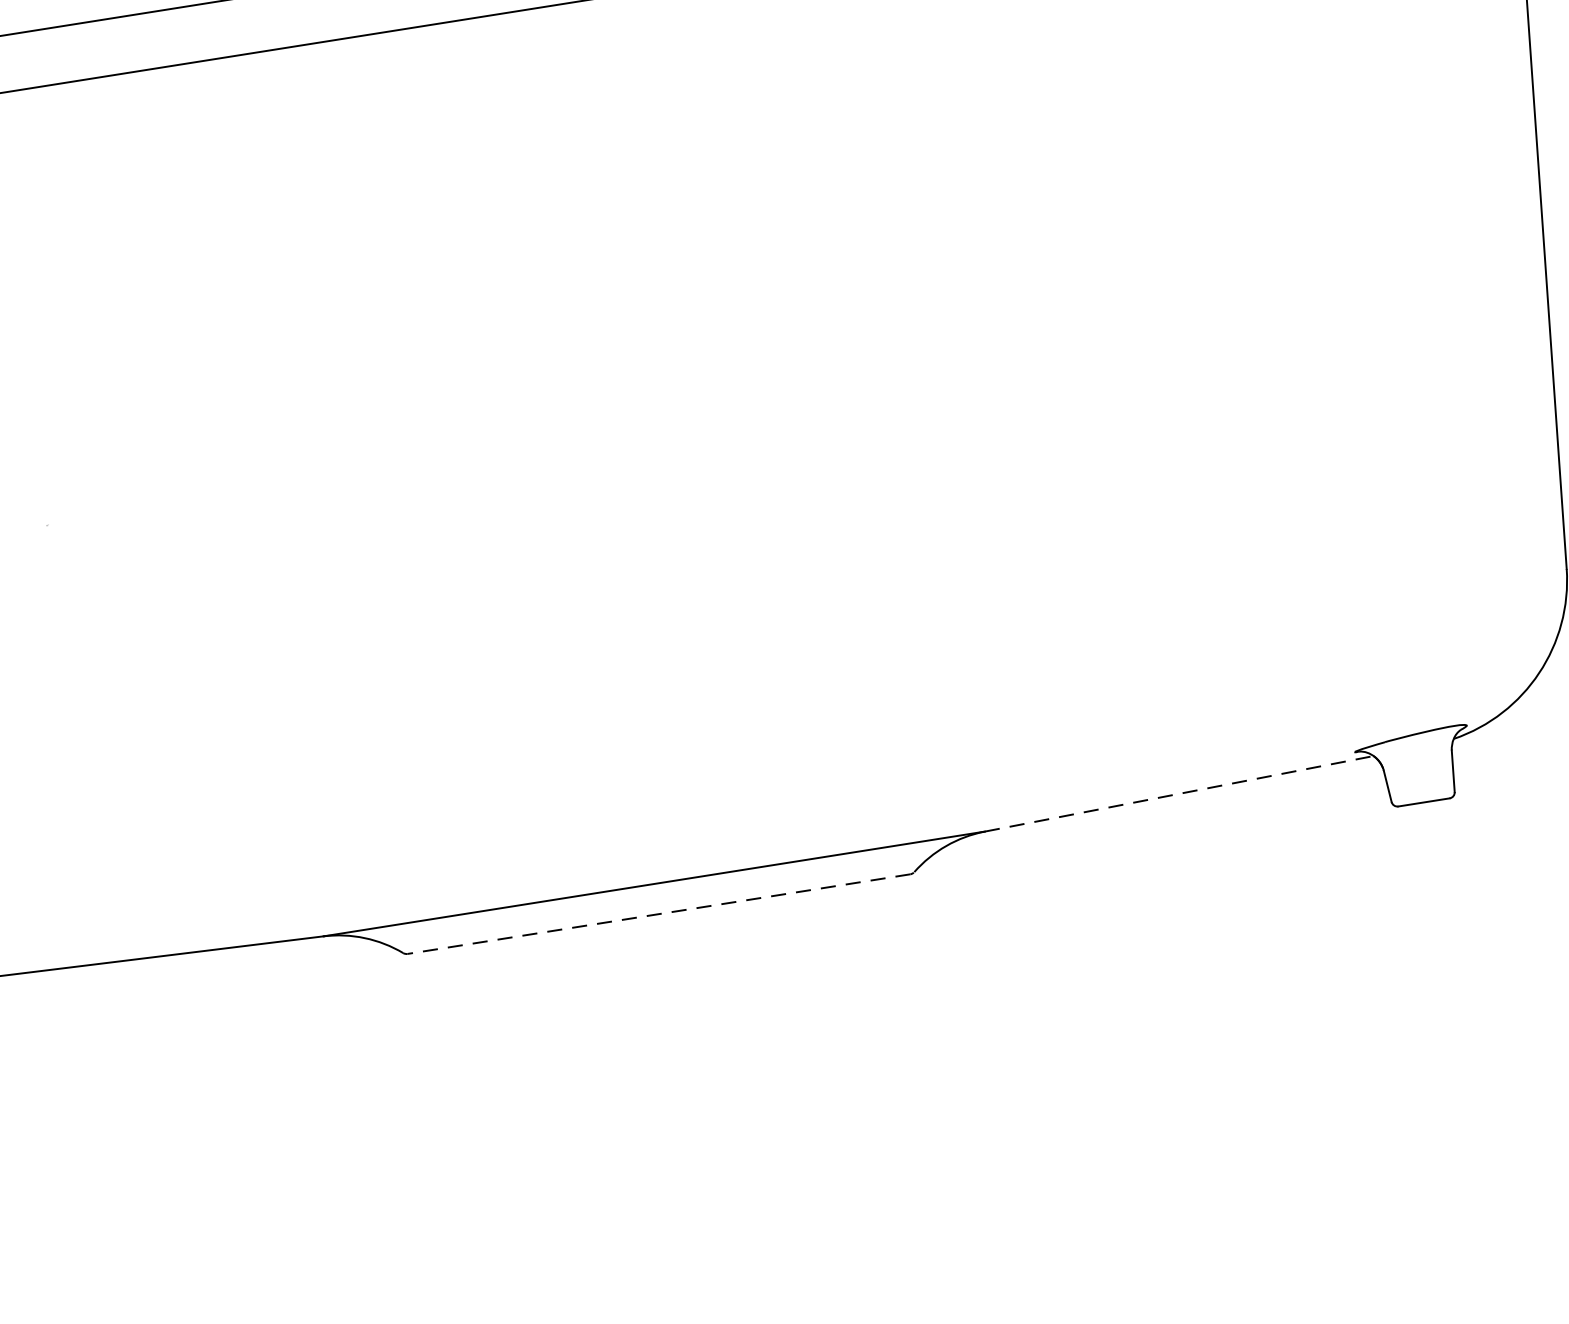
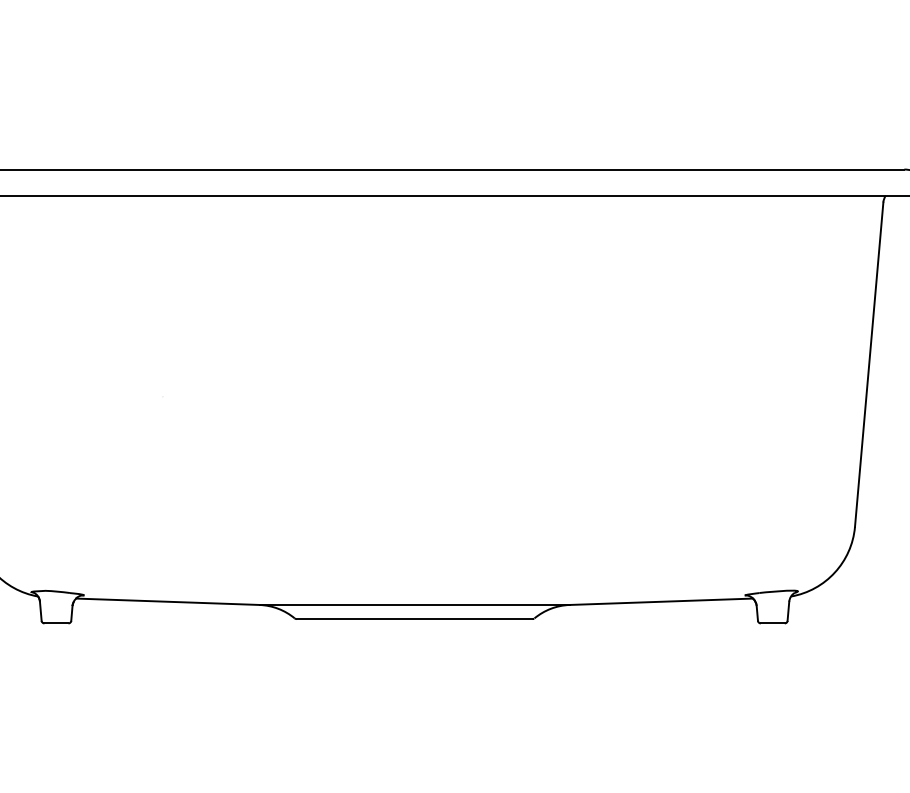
line: (1179, 793) -> (661, 601), dashed -> solid
line: (658, 915) -> (414, 619), dashed -> solid

